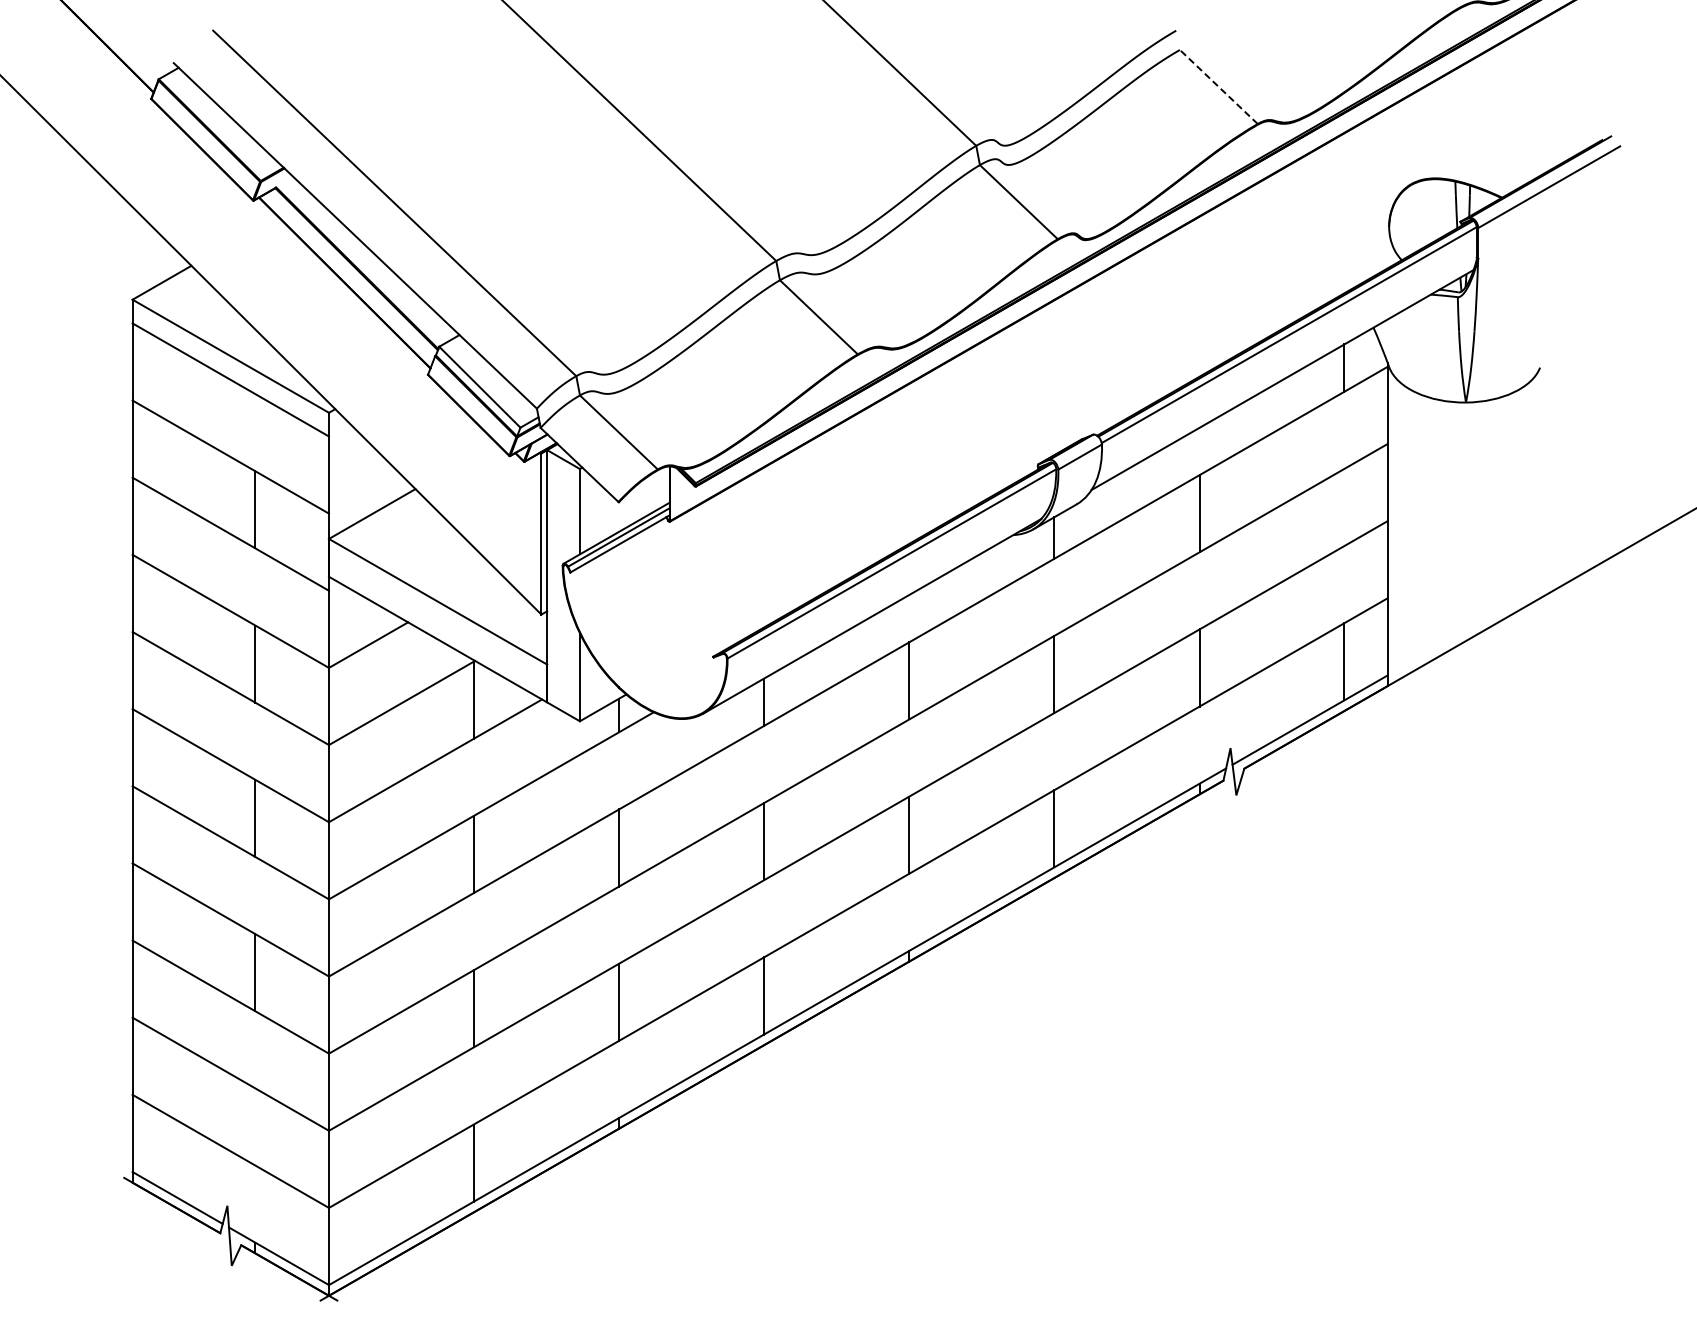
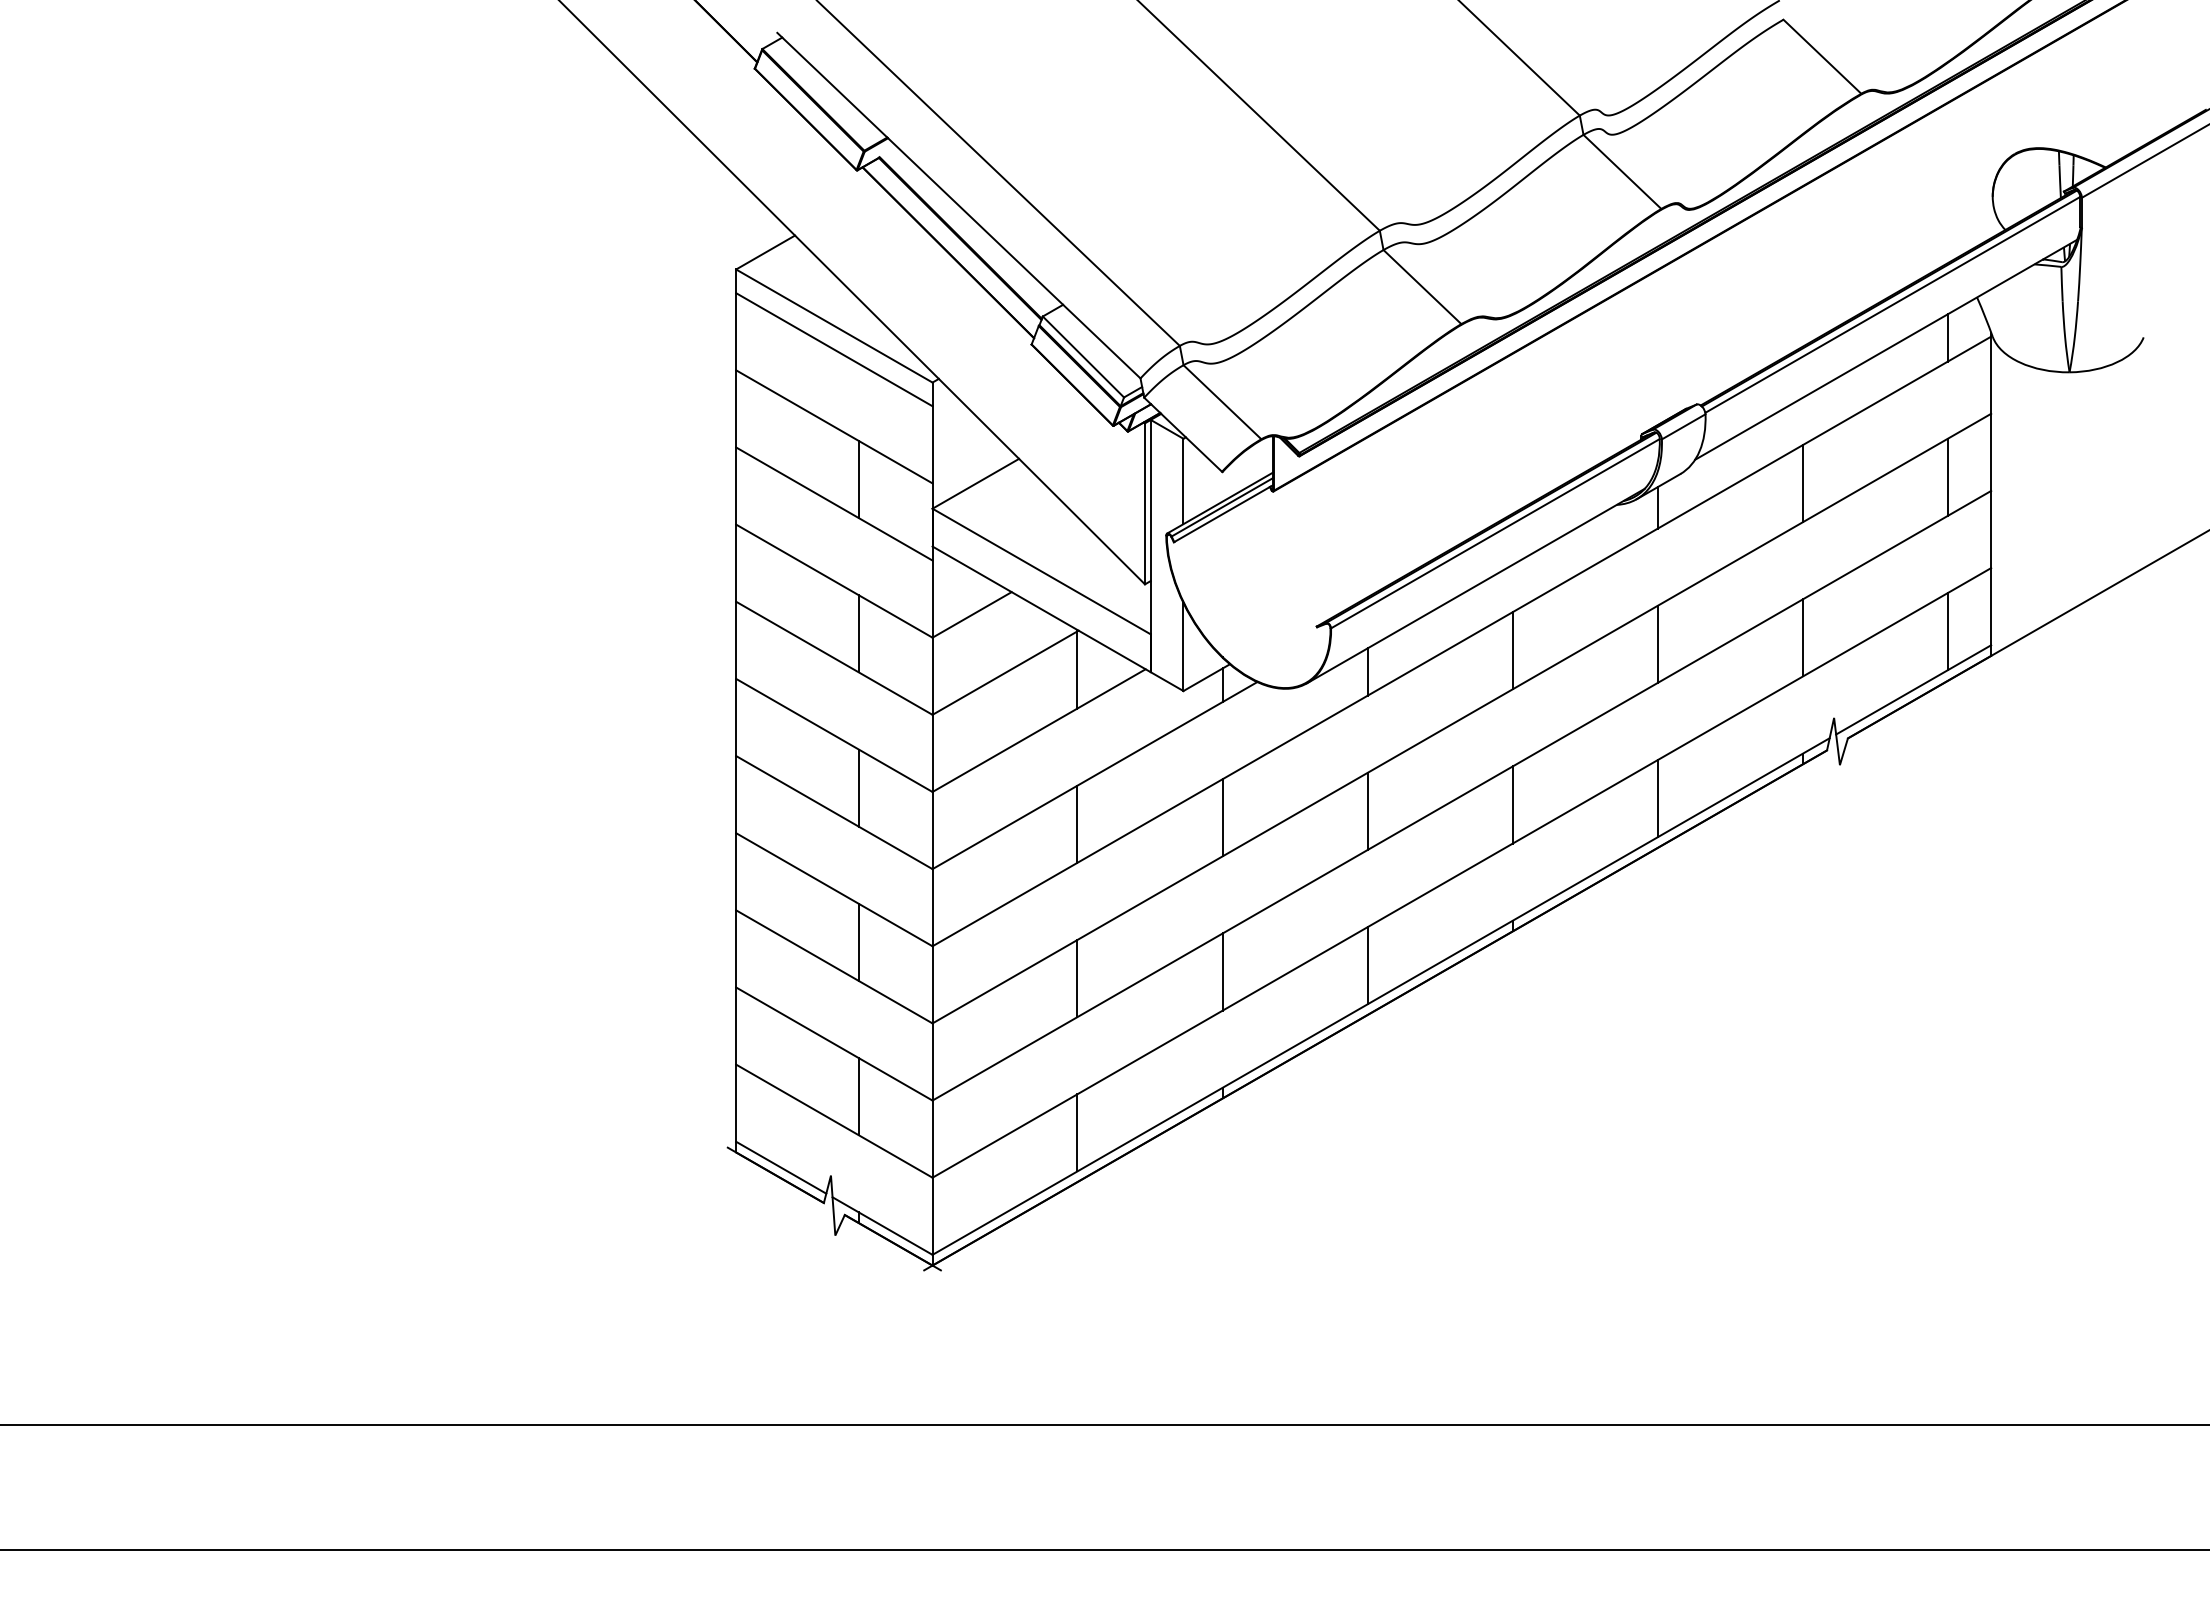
line: (1218, 86) -> (1822, 56), dashed -> solid
line: (1343, 506) -> (1947, 476), added
line: (254, 1126) -> (858, 1096), added

